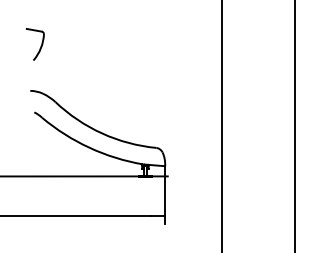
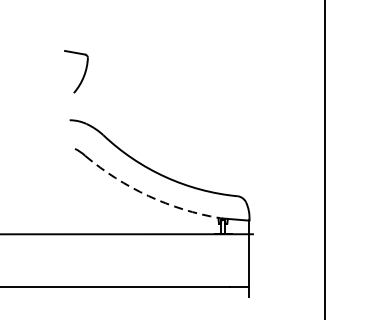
part: (40, 46) -> (83, 74), moved
arc: (89, 147) -> (148, 195), solid -> dashed

